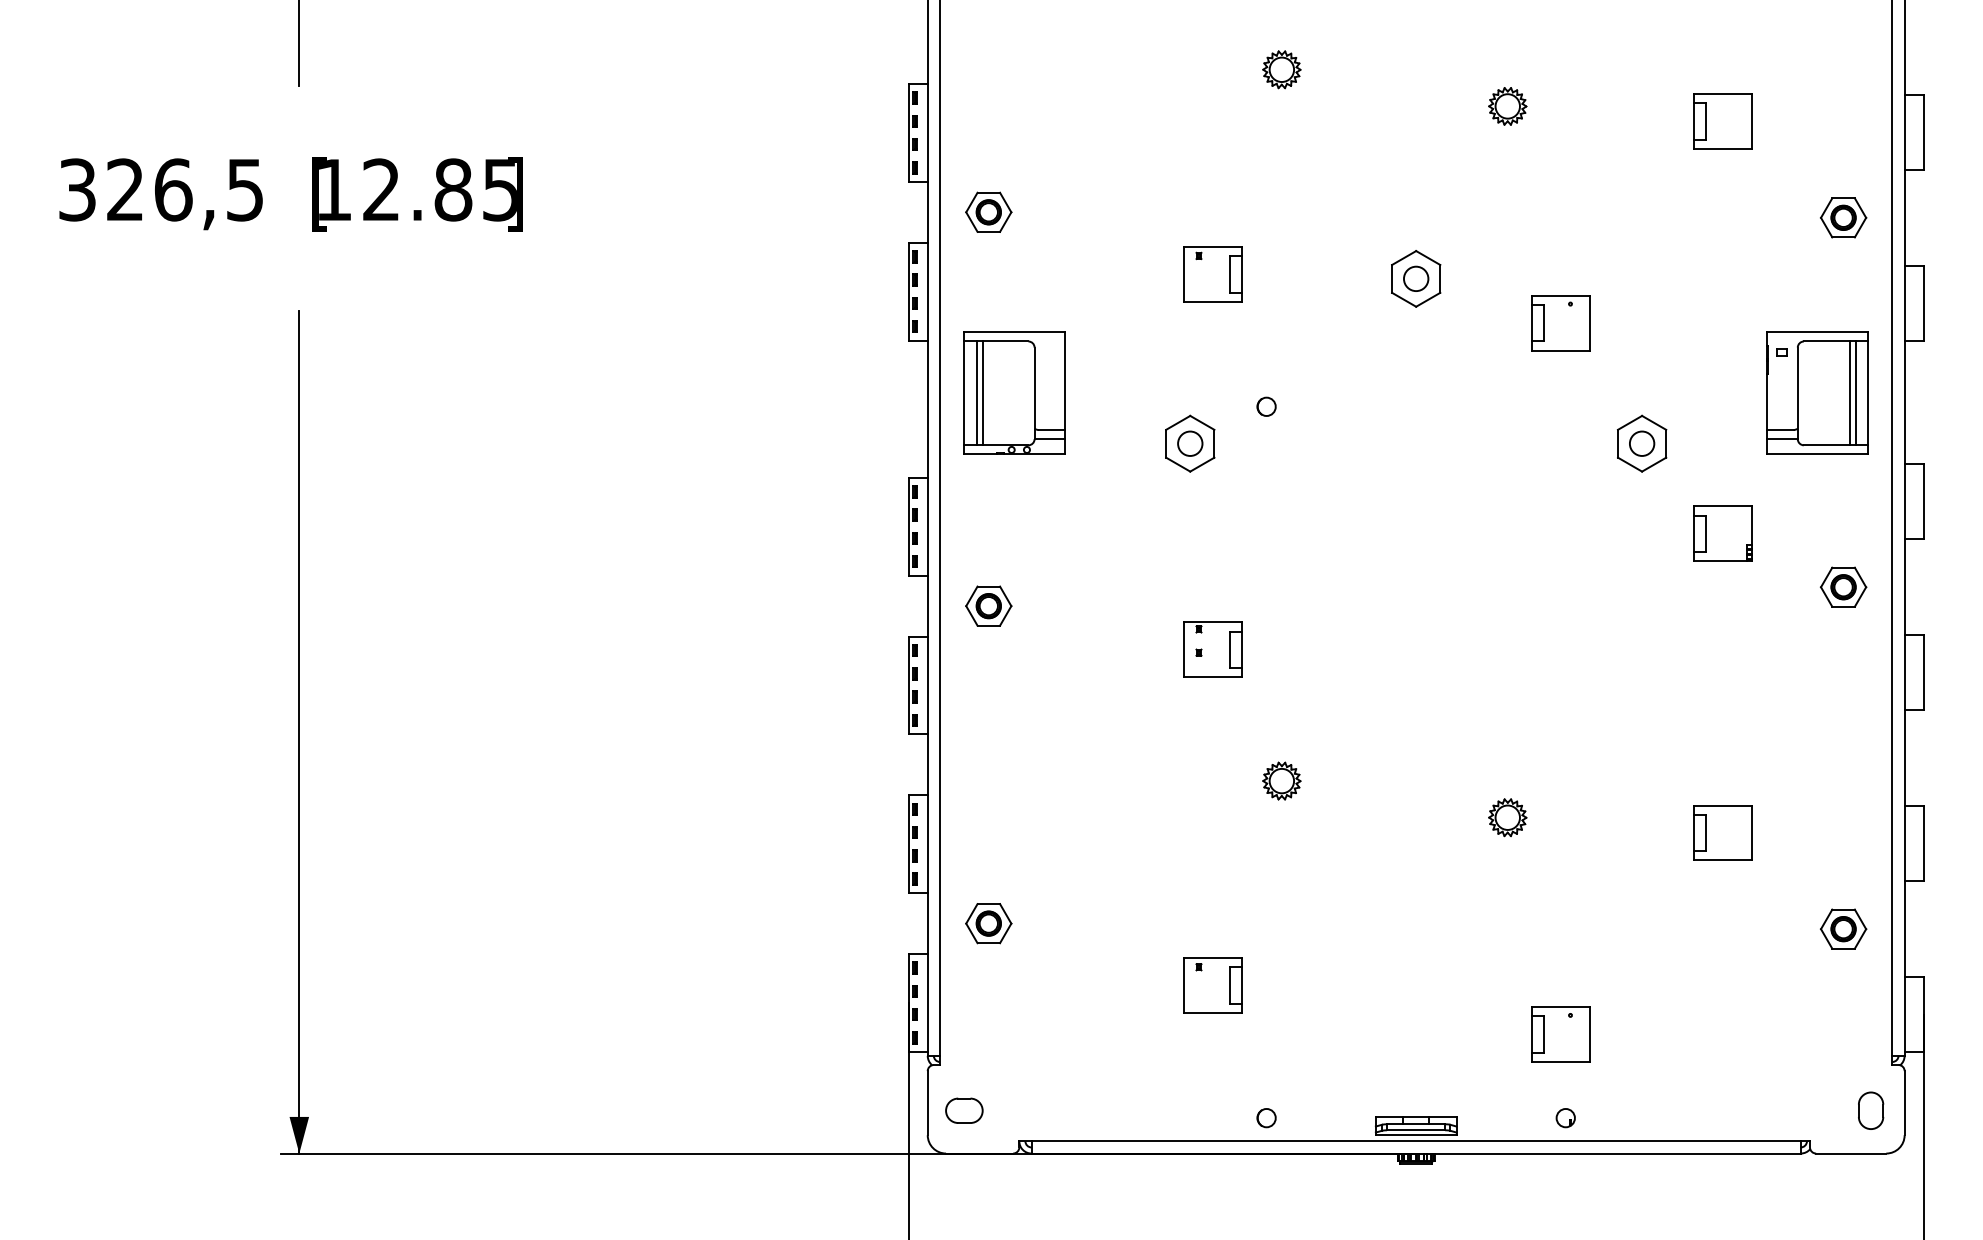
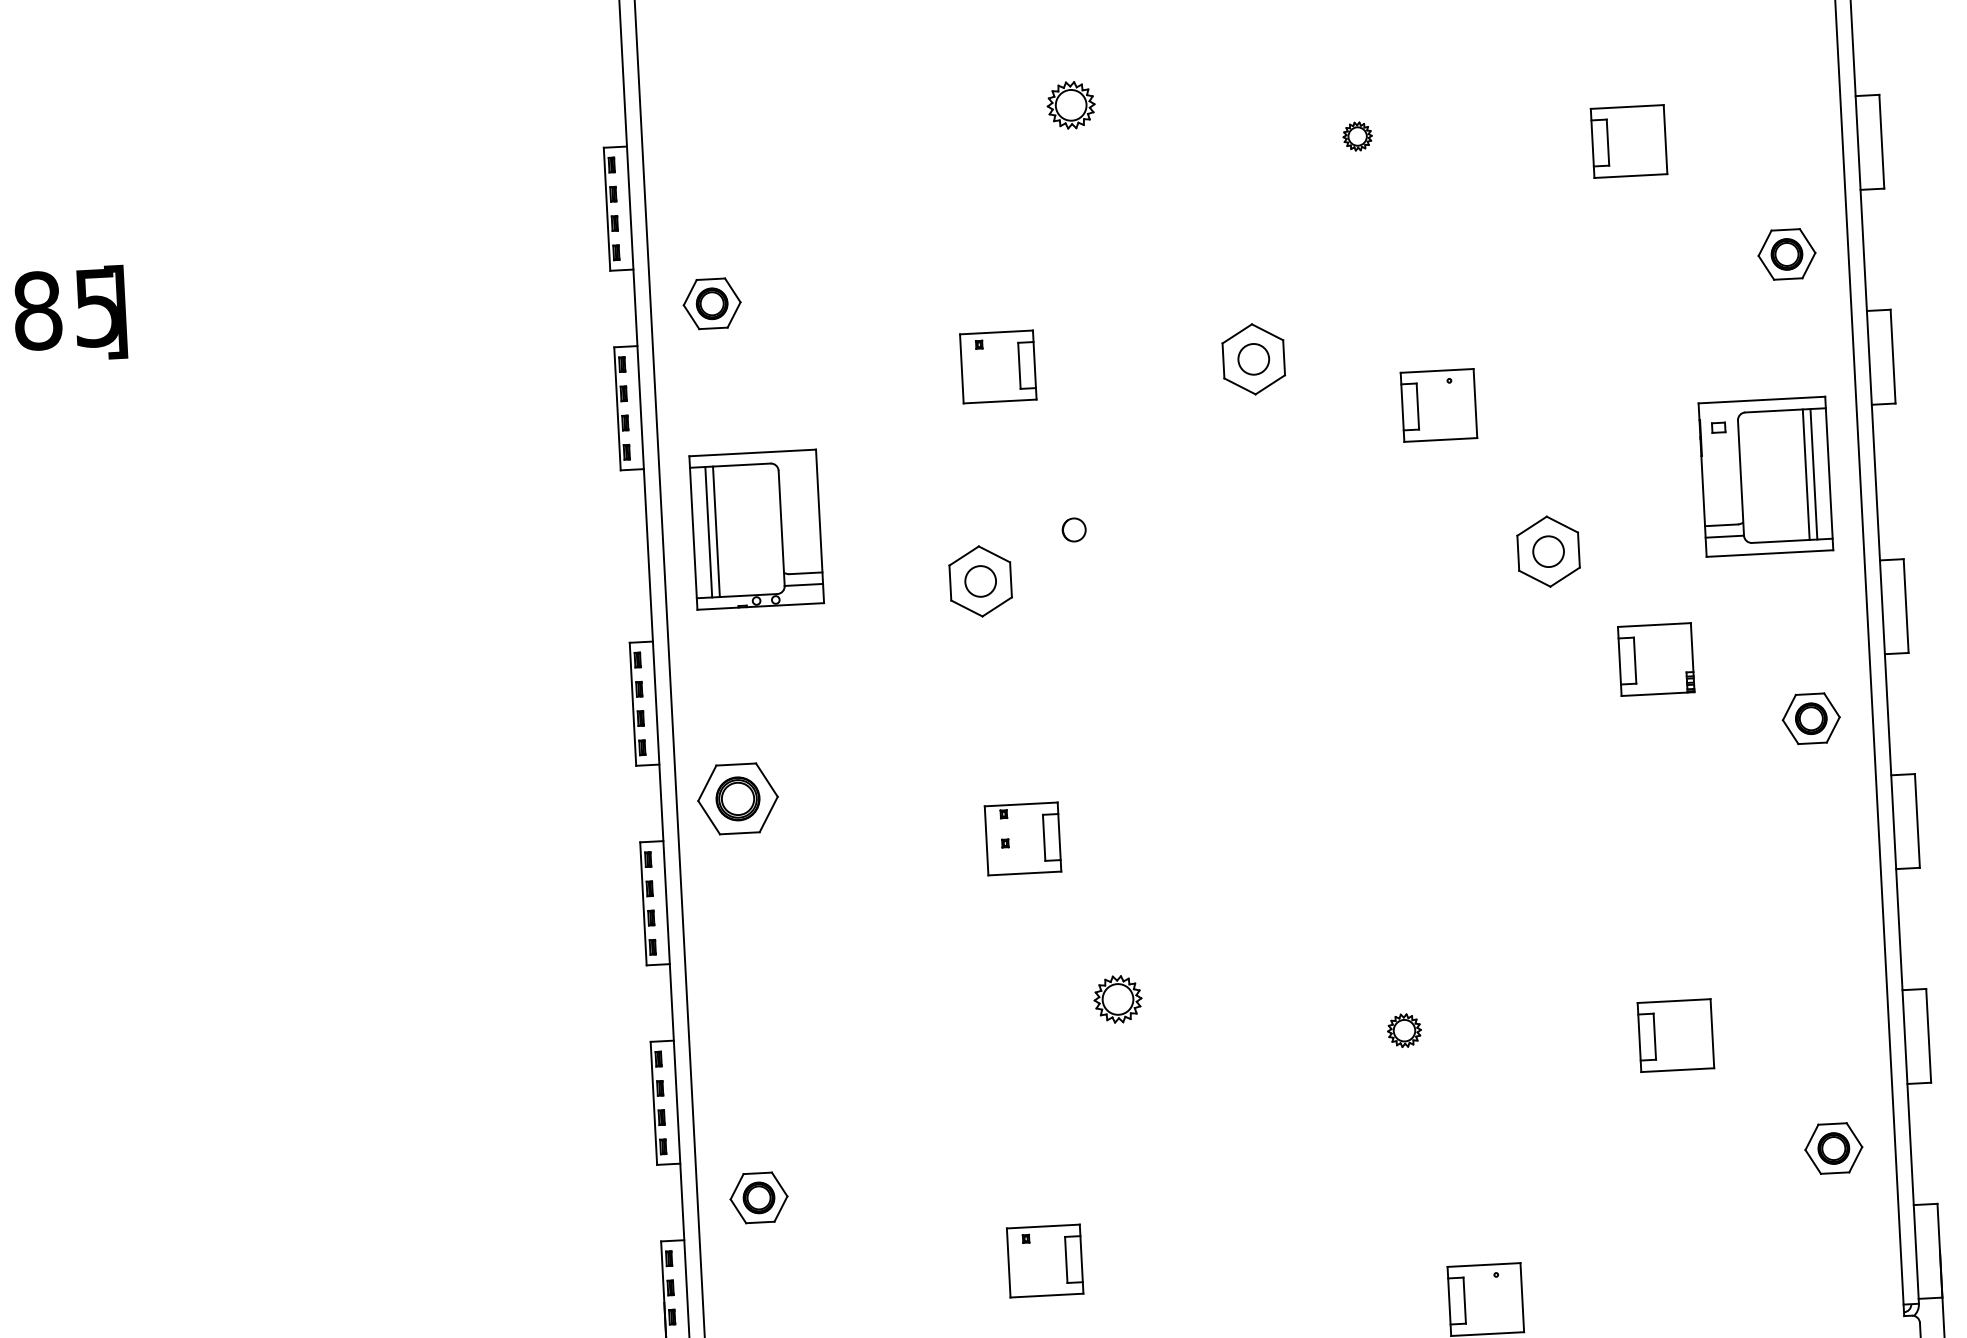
part: (1507, 106) -> (1357, 136), size x0.6
part: (988, 605) -> (737, 798), size x1.4
part: (1507, 817) -> (1404, 1030), size x0.7

